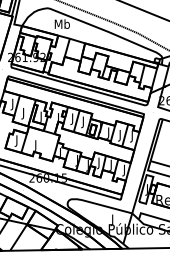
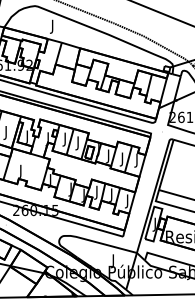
text: (61, 25) -> (51, 26), Mb -> J

